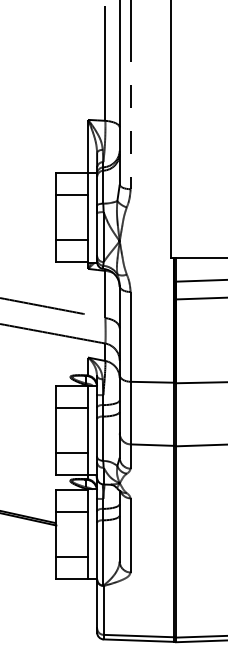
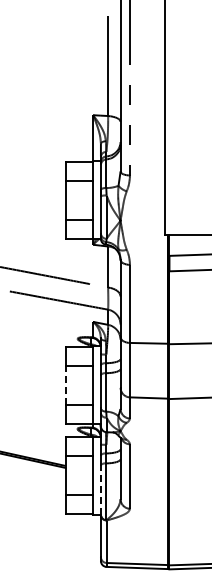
line: (56, 429) -> (65, 384), solid -> dashed
line: (96, 550) -> (100, 489), solid -> dashed

